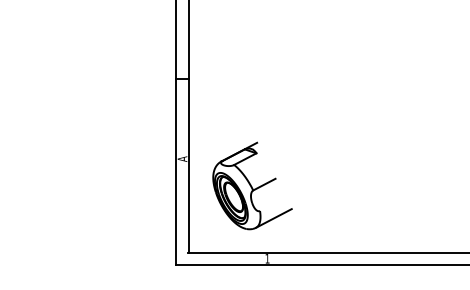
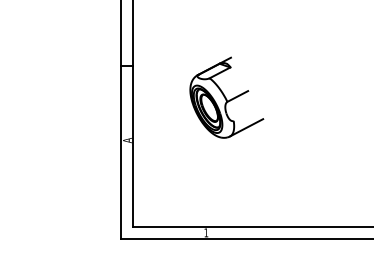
part: (252, 185) -> (226, 97), moved

